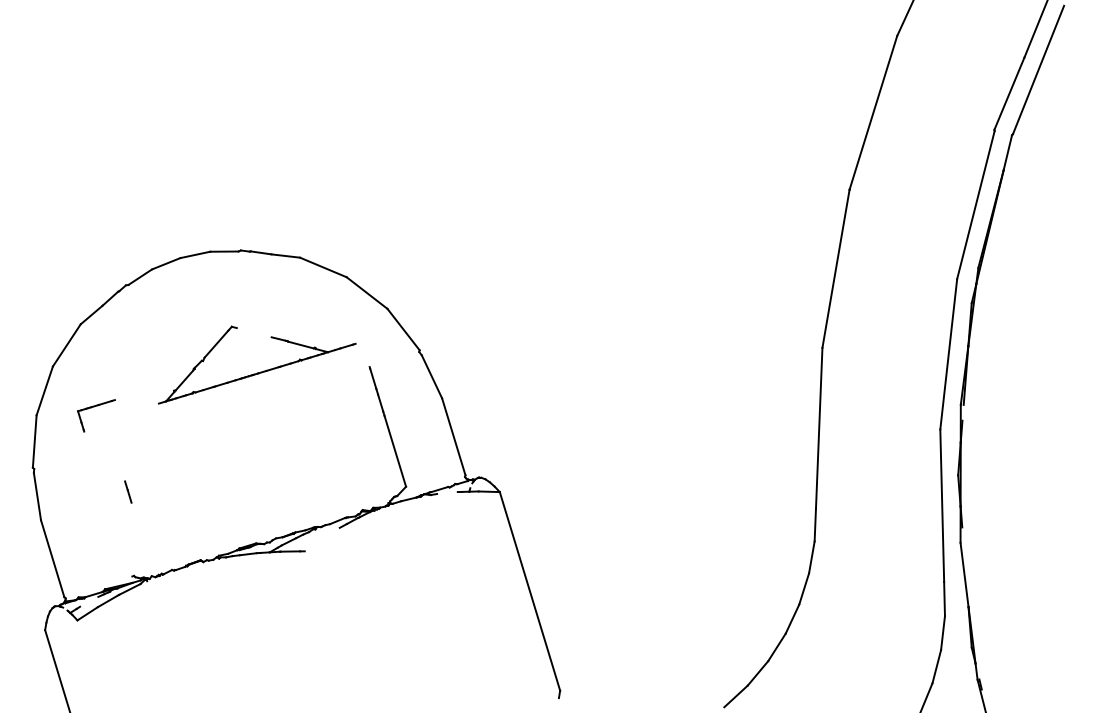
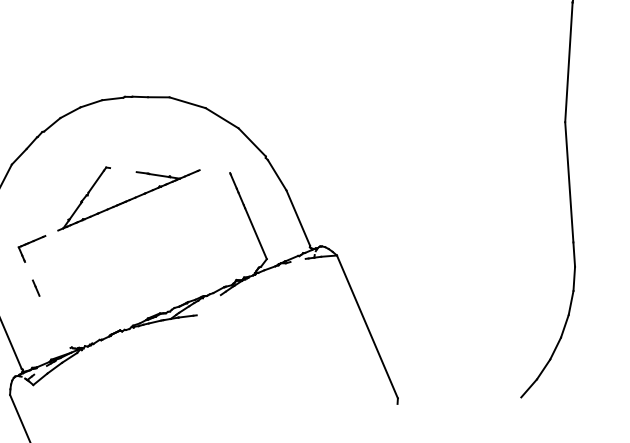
part: (260, 371) -> (131, 198), moved
part: (94, 407) -> (30, 243), moved
line: (128, 491) -> (36, 287), moved

